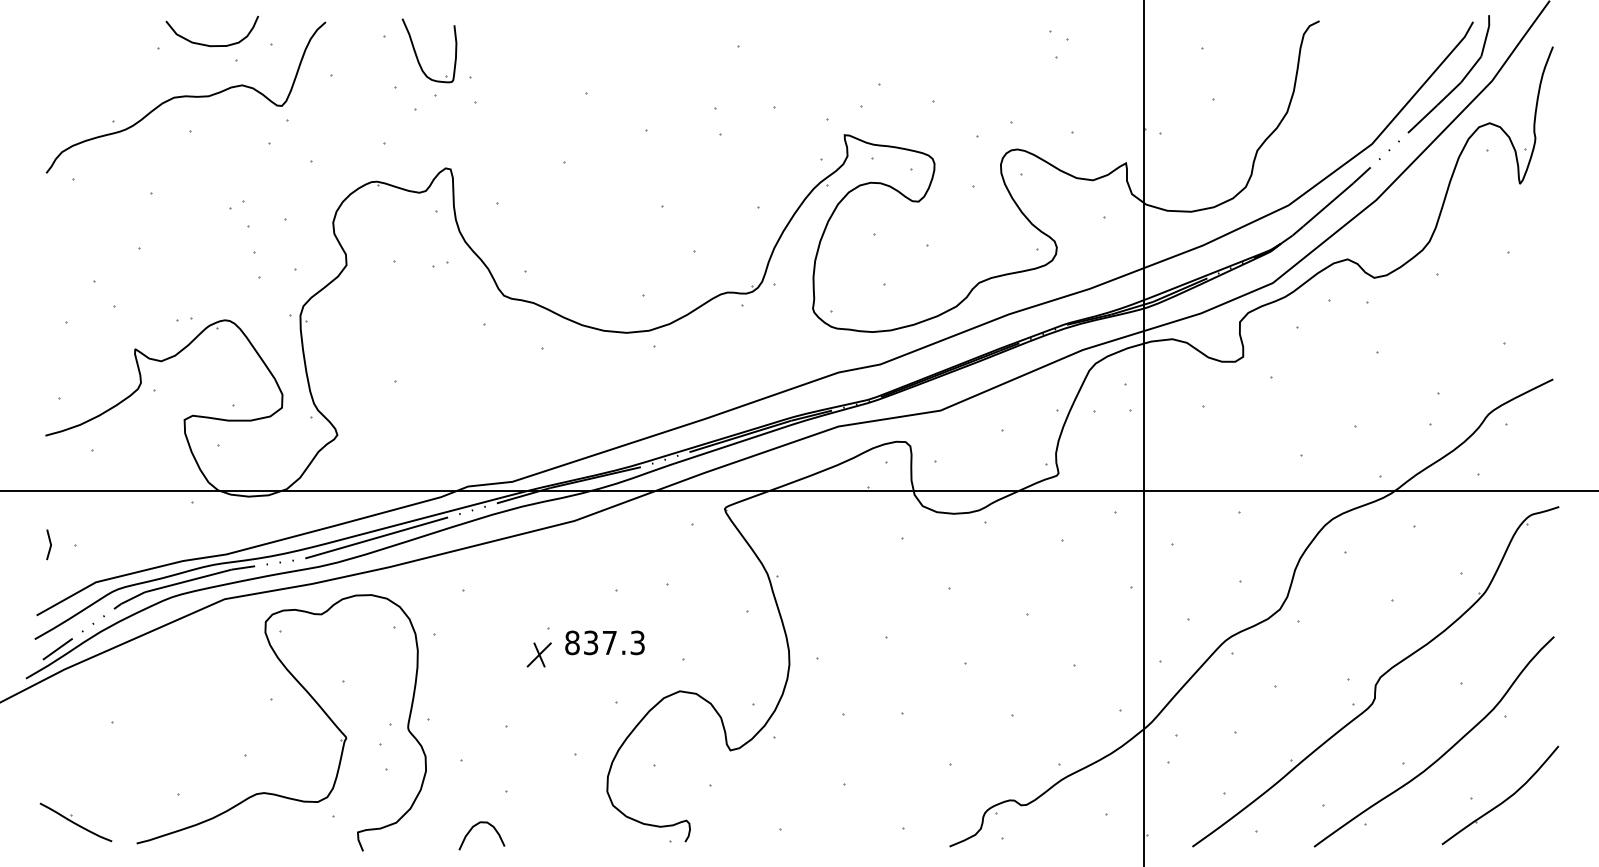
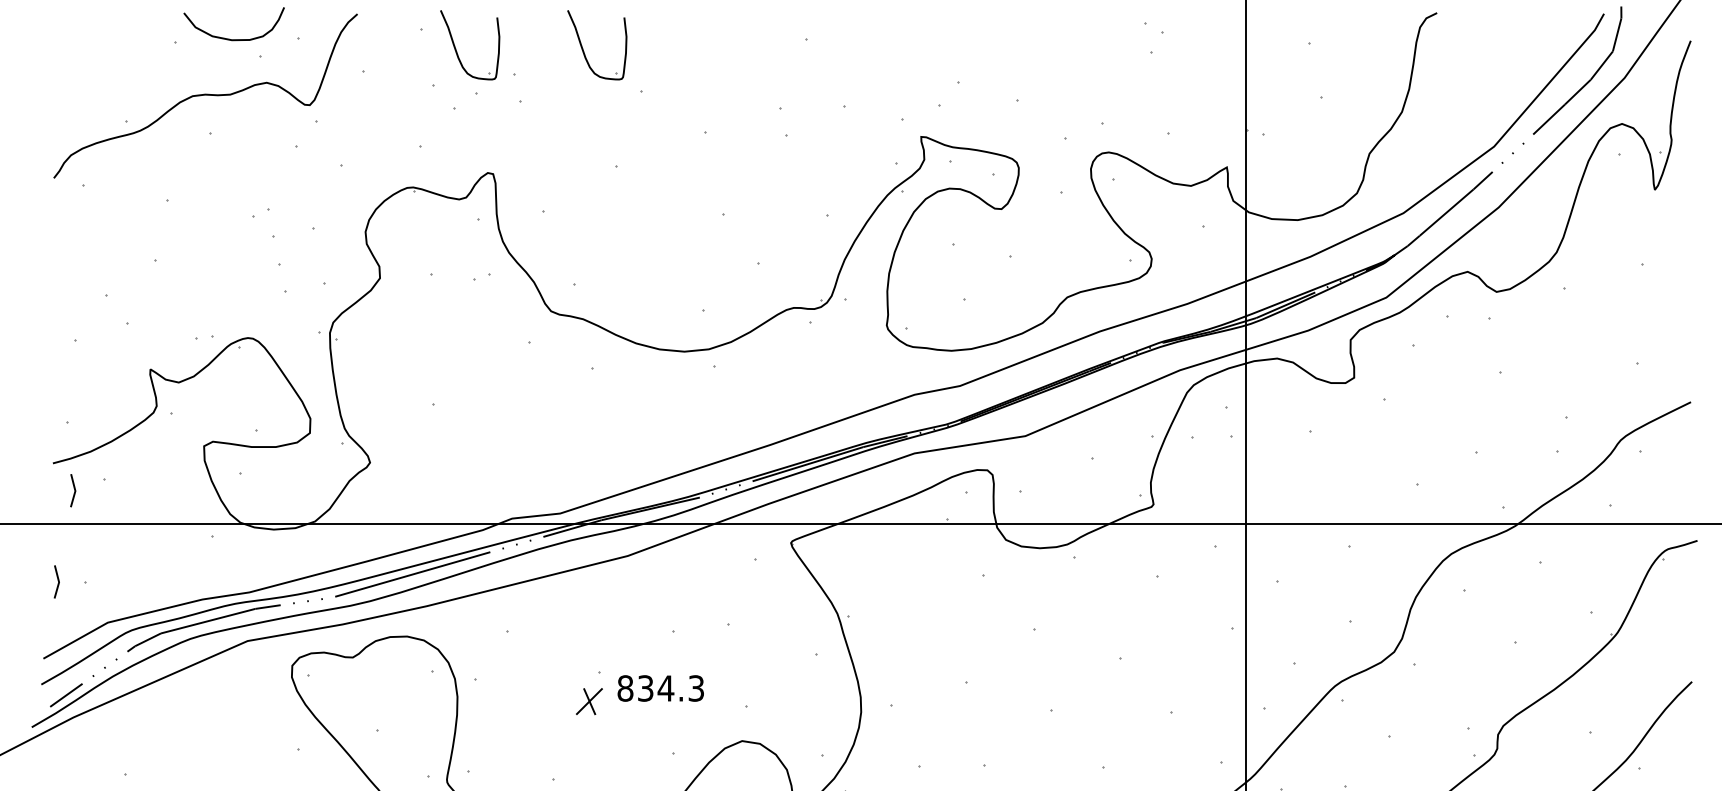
part: (534, 55) -> (584, 50), added
line: (64, 459) -> (73, 489), added
text: (609, 642) -> (665, 688), 837.3 -> 834.3

